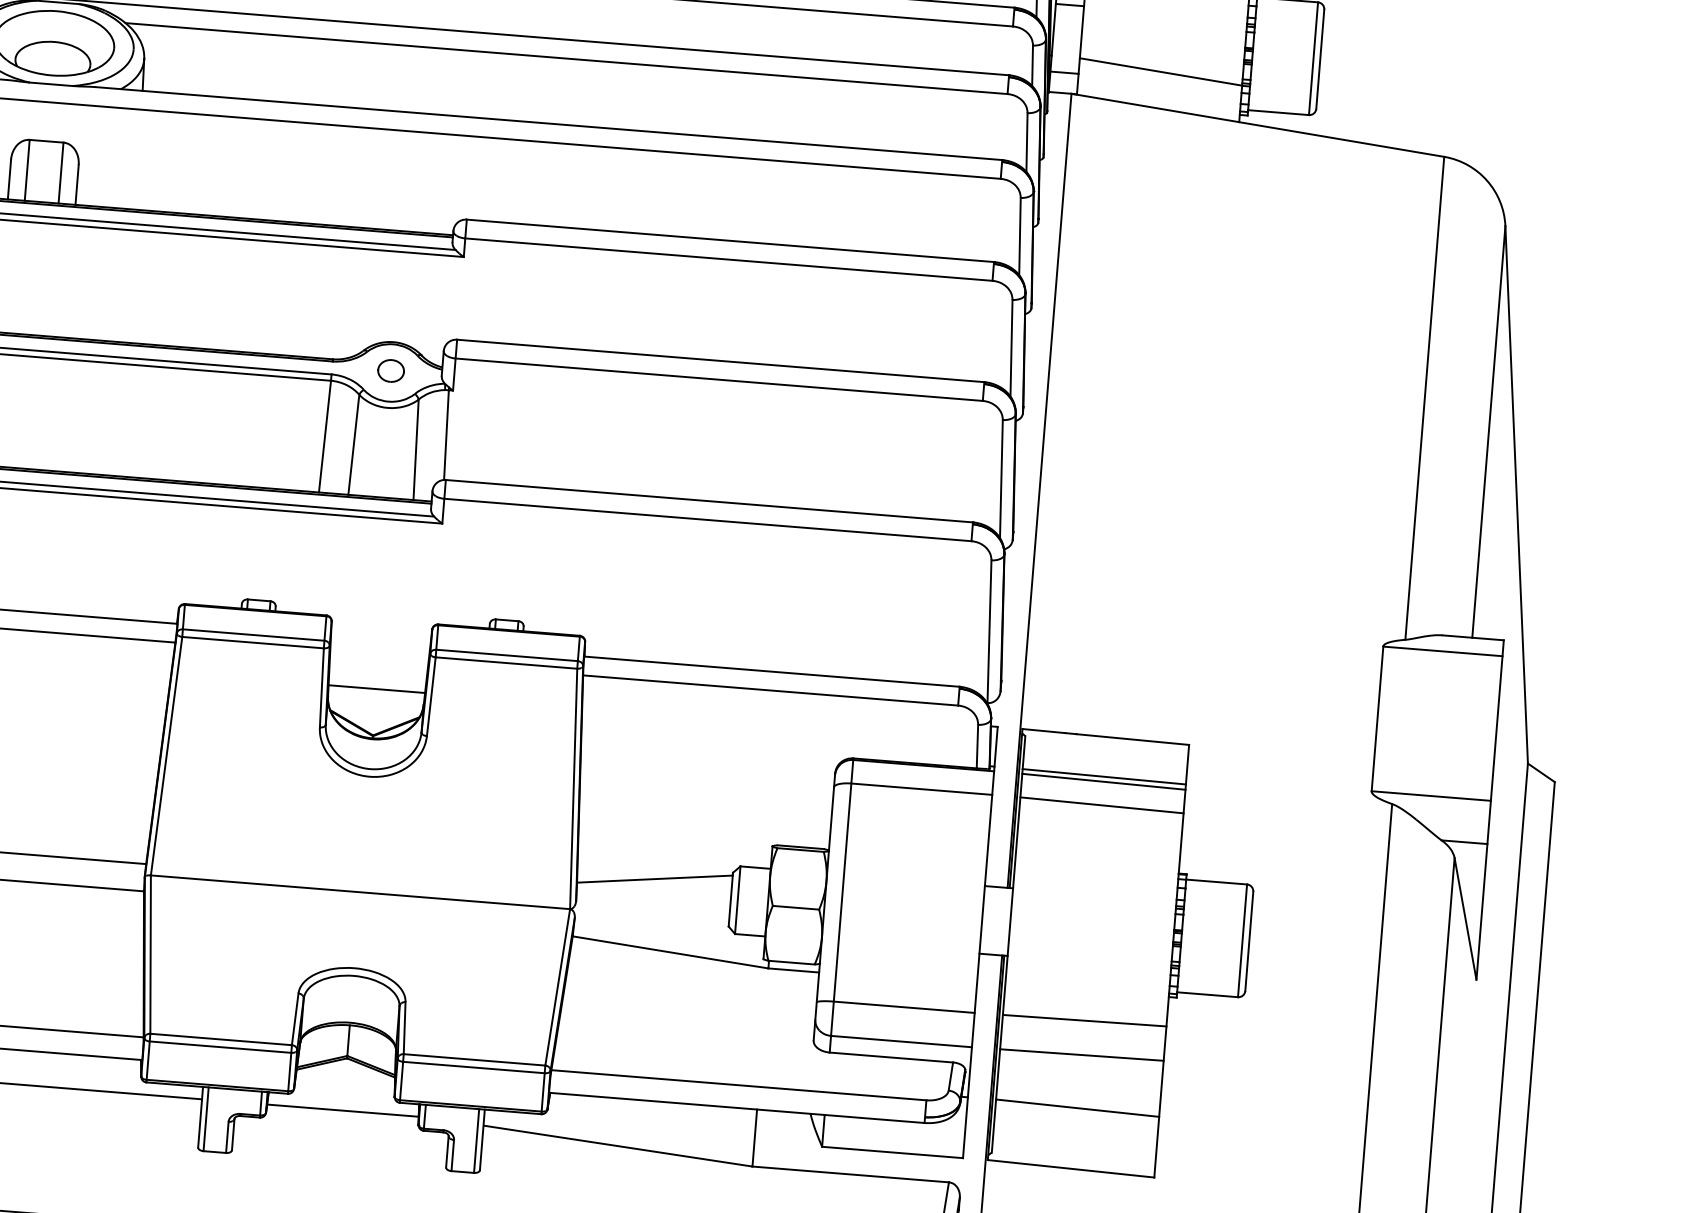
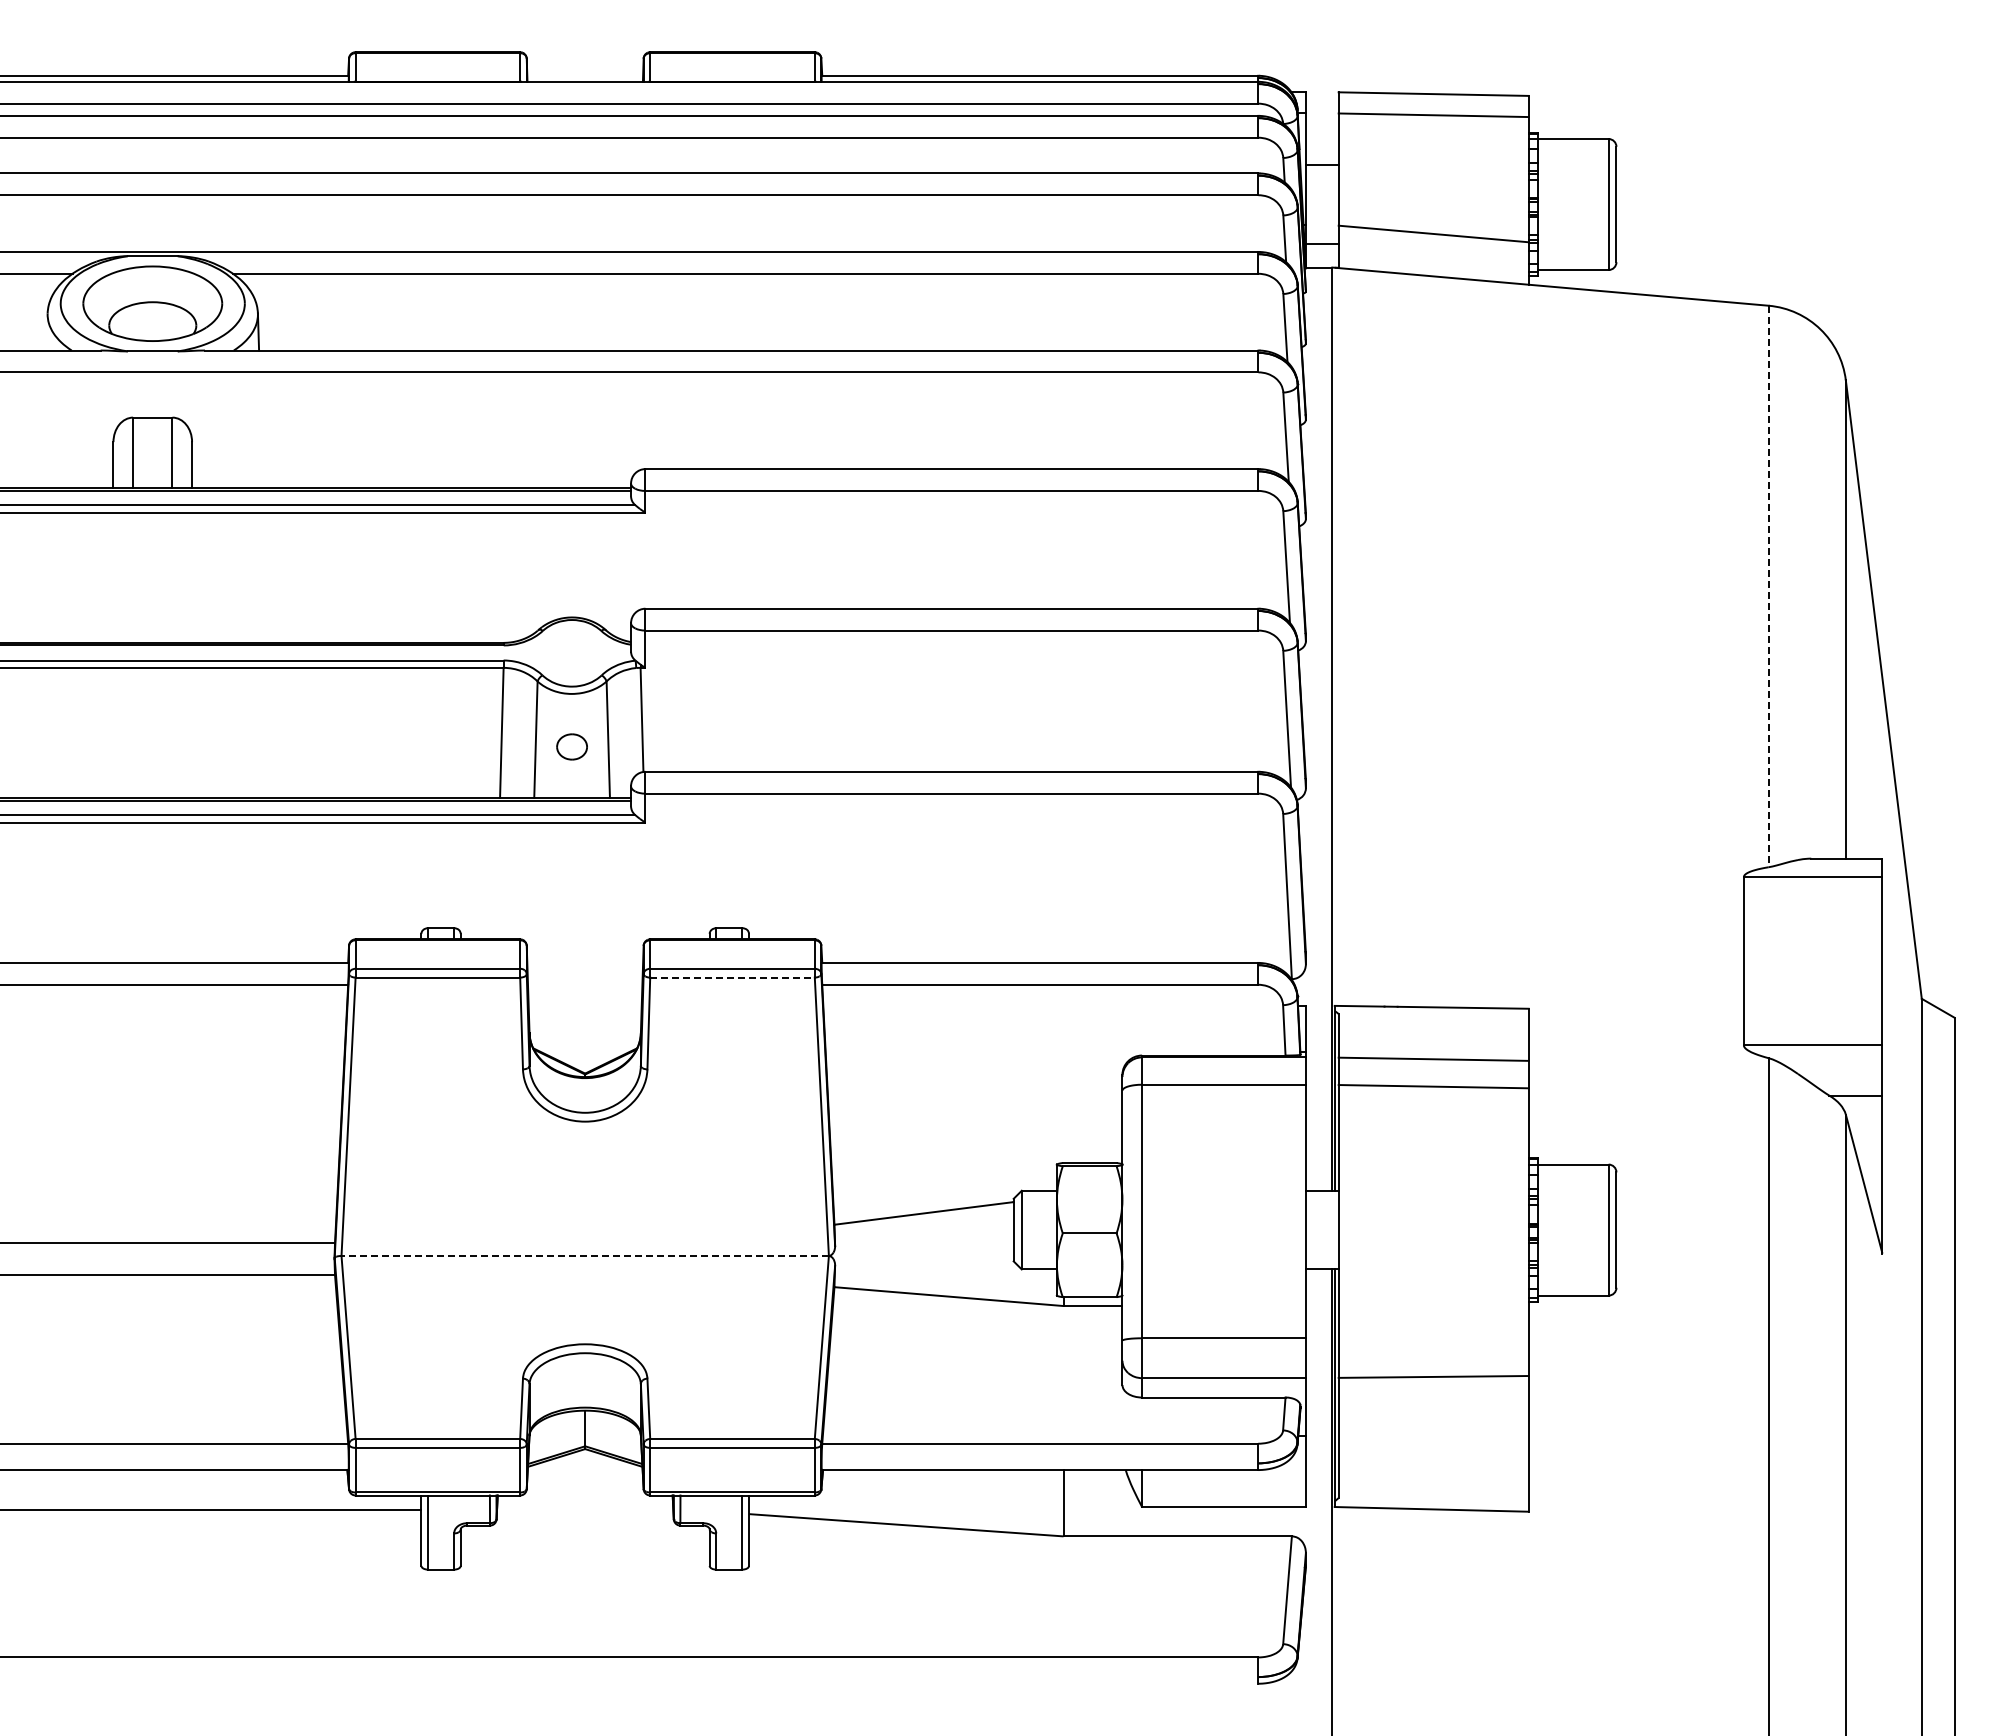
part: (390, 370) -> (571, 746), moved
line: (1424, 398) -> (1768, 586), solid -> dashed
line: (507, 663) -> (733, 977), solid -> dashed
line: (377, 688) -> (585, 1019), removed
line: (1104, 776) -> (1433, 1053), removed
line: (360, 891) -> (585, 1255), solid -> dashed
line: (1084, 1020) -> (1433, 1336), removed
line: (1077, 1107) -> (1433, 1438), removed
line: (343, 1110) -> (585, 1509), removed

